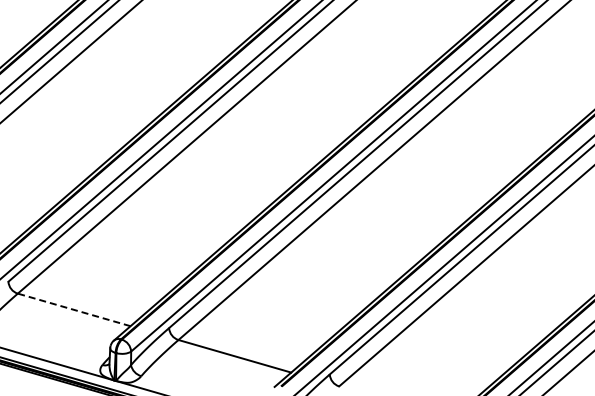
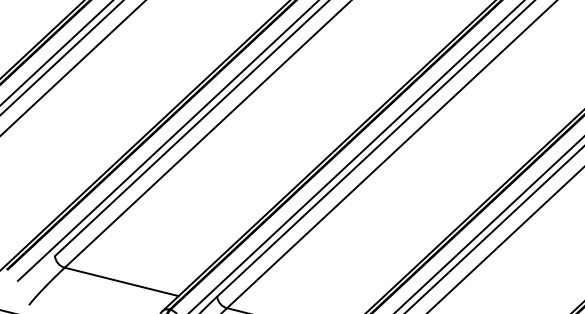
line: (74, 309) -> (121, 281), dashed -> solid

